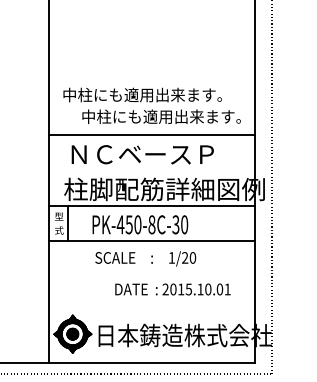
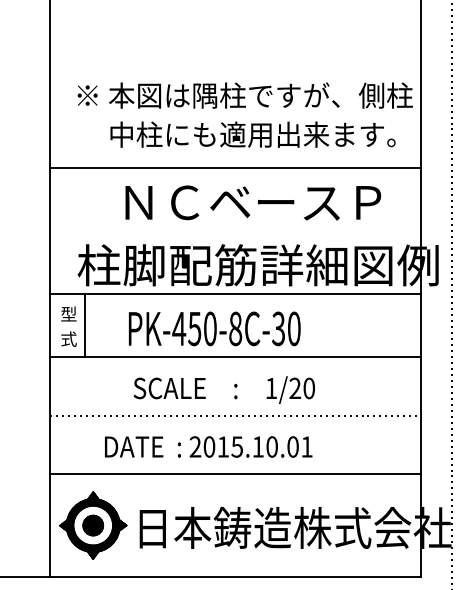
text: (156, 94) -> (243, 94), 中柱にも適用出来ます。 -> ※ 本図は隅柱ですが、側柱
text: (142, 154) -> (252, 202), moved
line: (151, 273) -> (234, 416), added
text: (172, 289) -> (207, 446), moved
line: (151, 305) -> (234, 473), added

